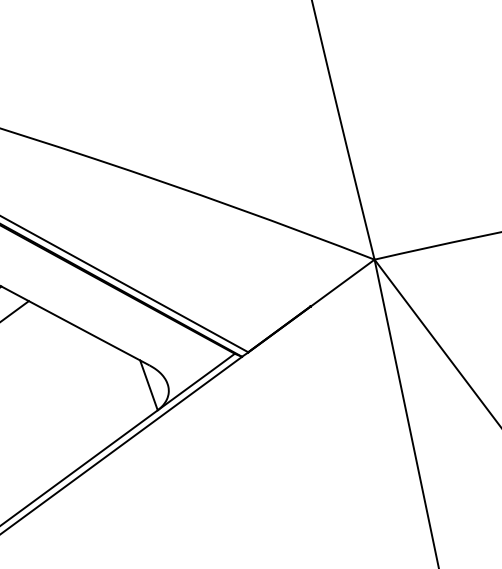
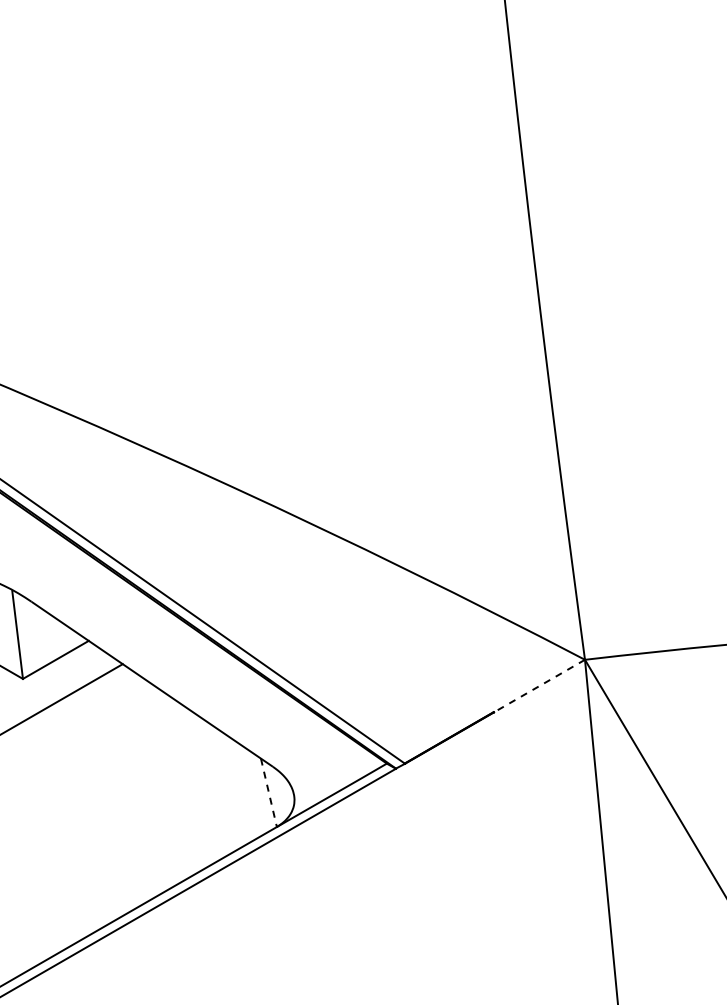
line: (342, 283) -> (539, 686), solid -> dashed
line: (149, 385) -> (269, 793), solid -> dashed

